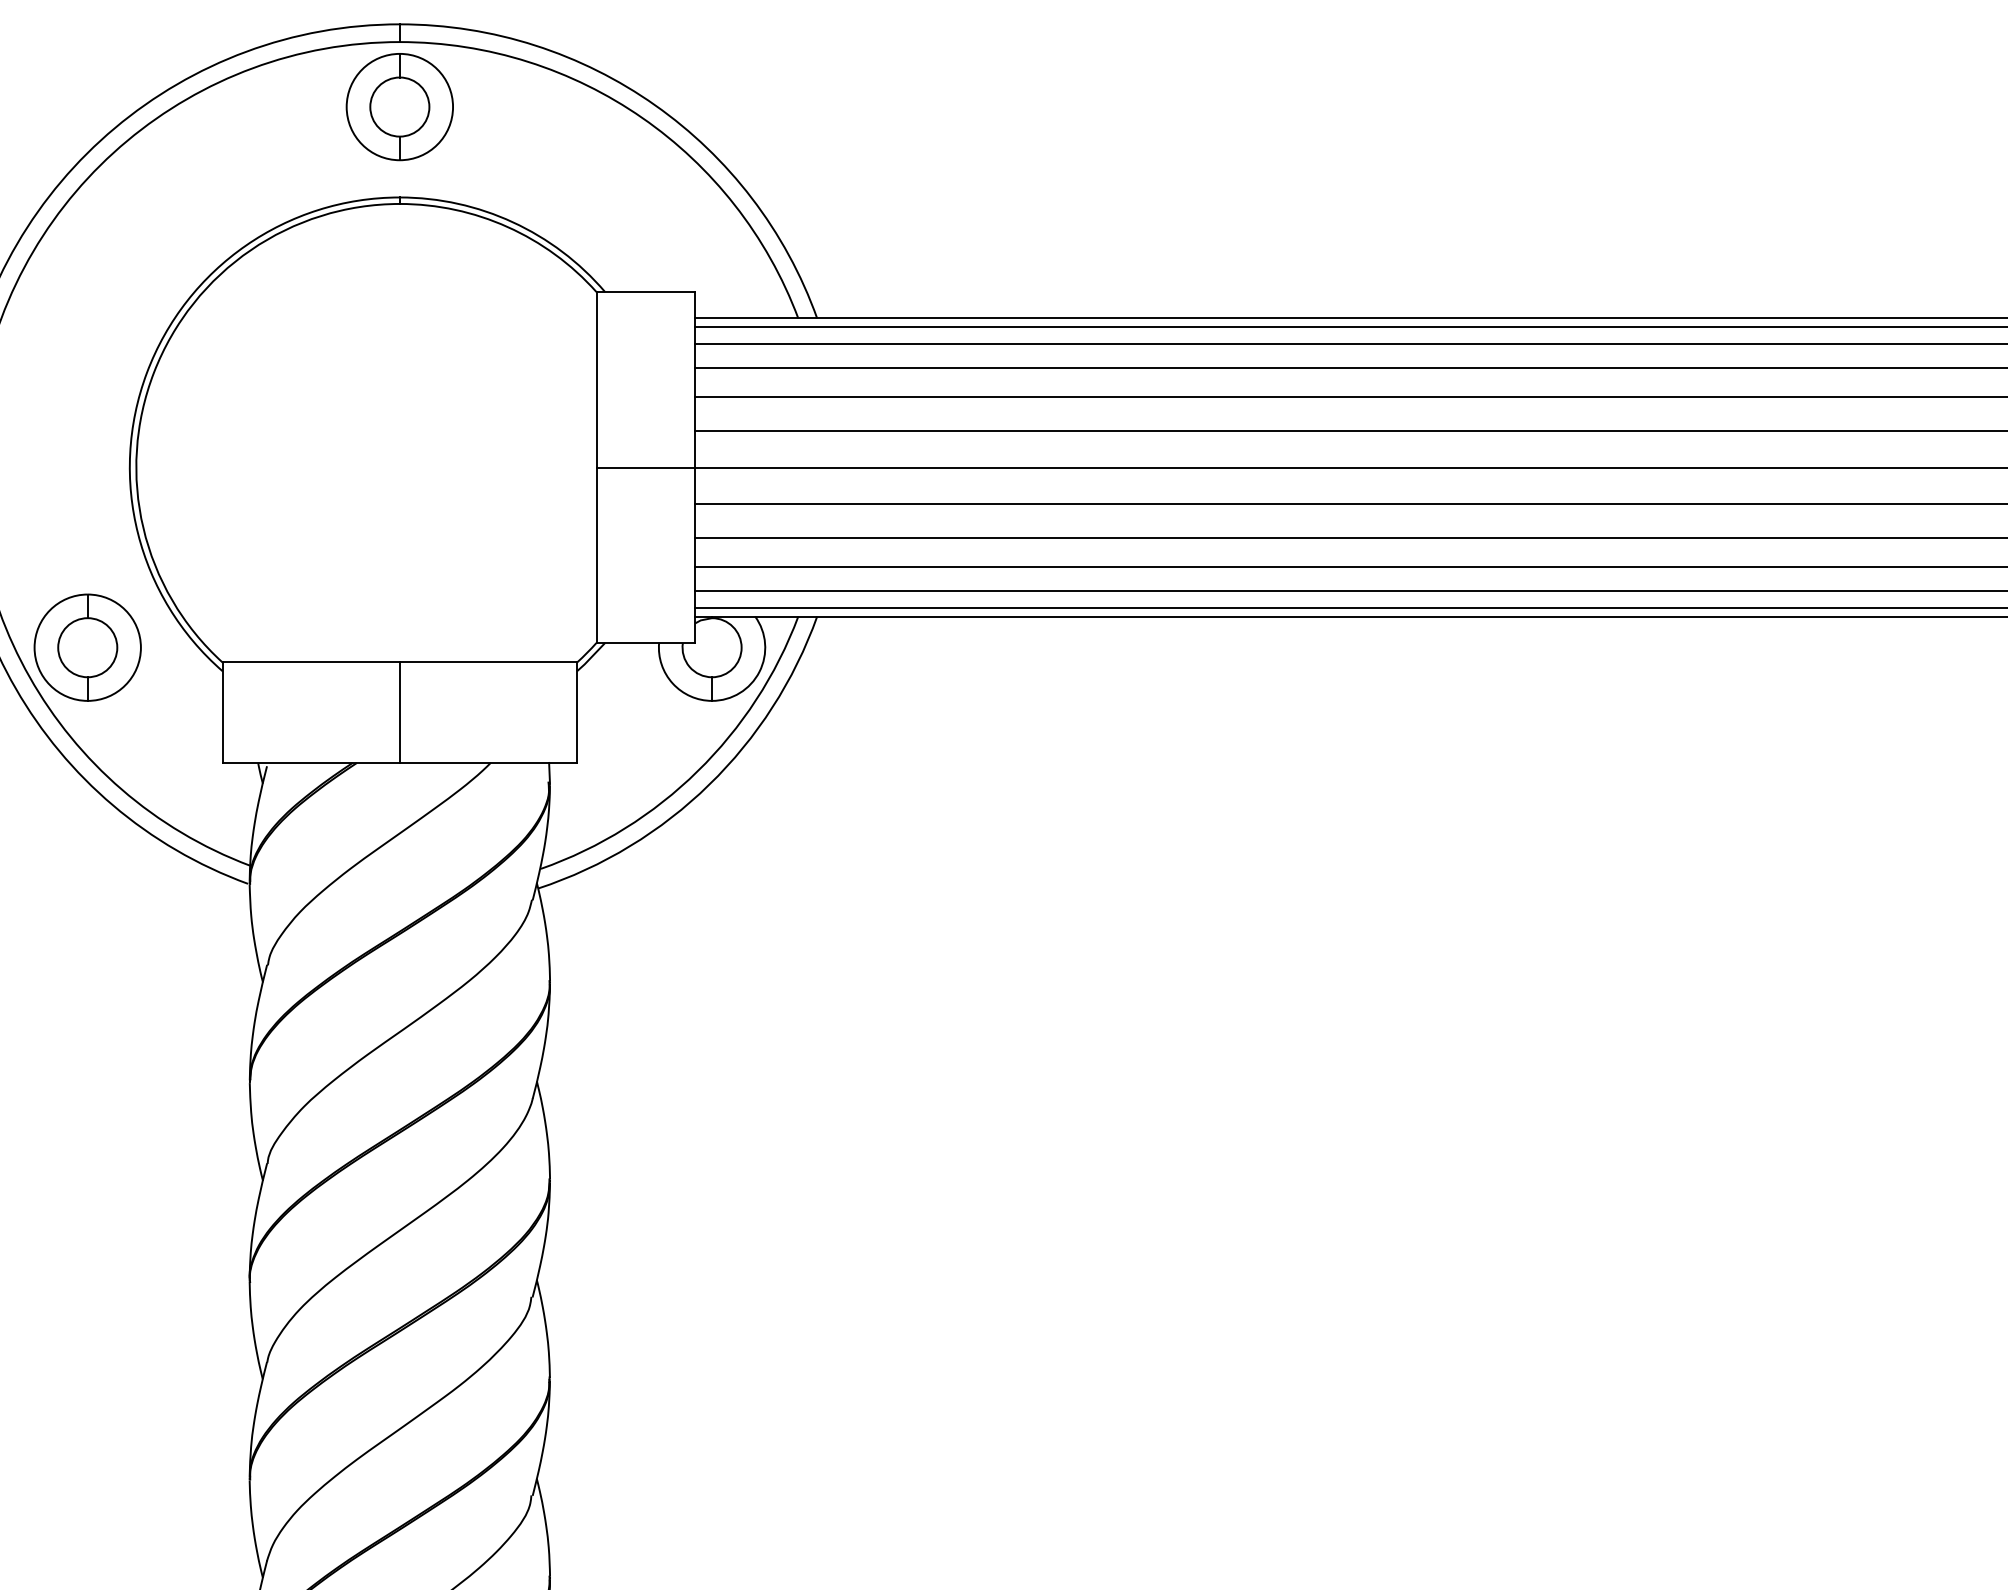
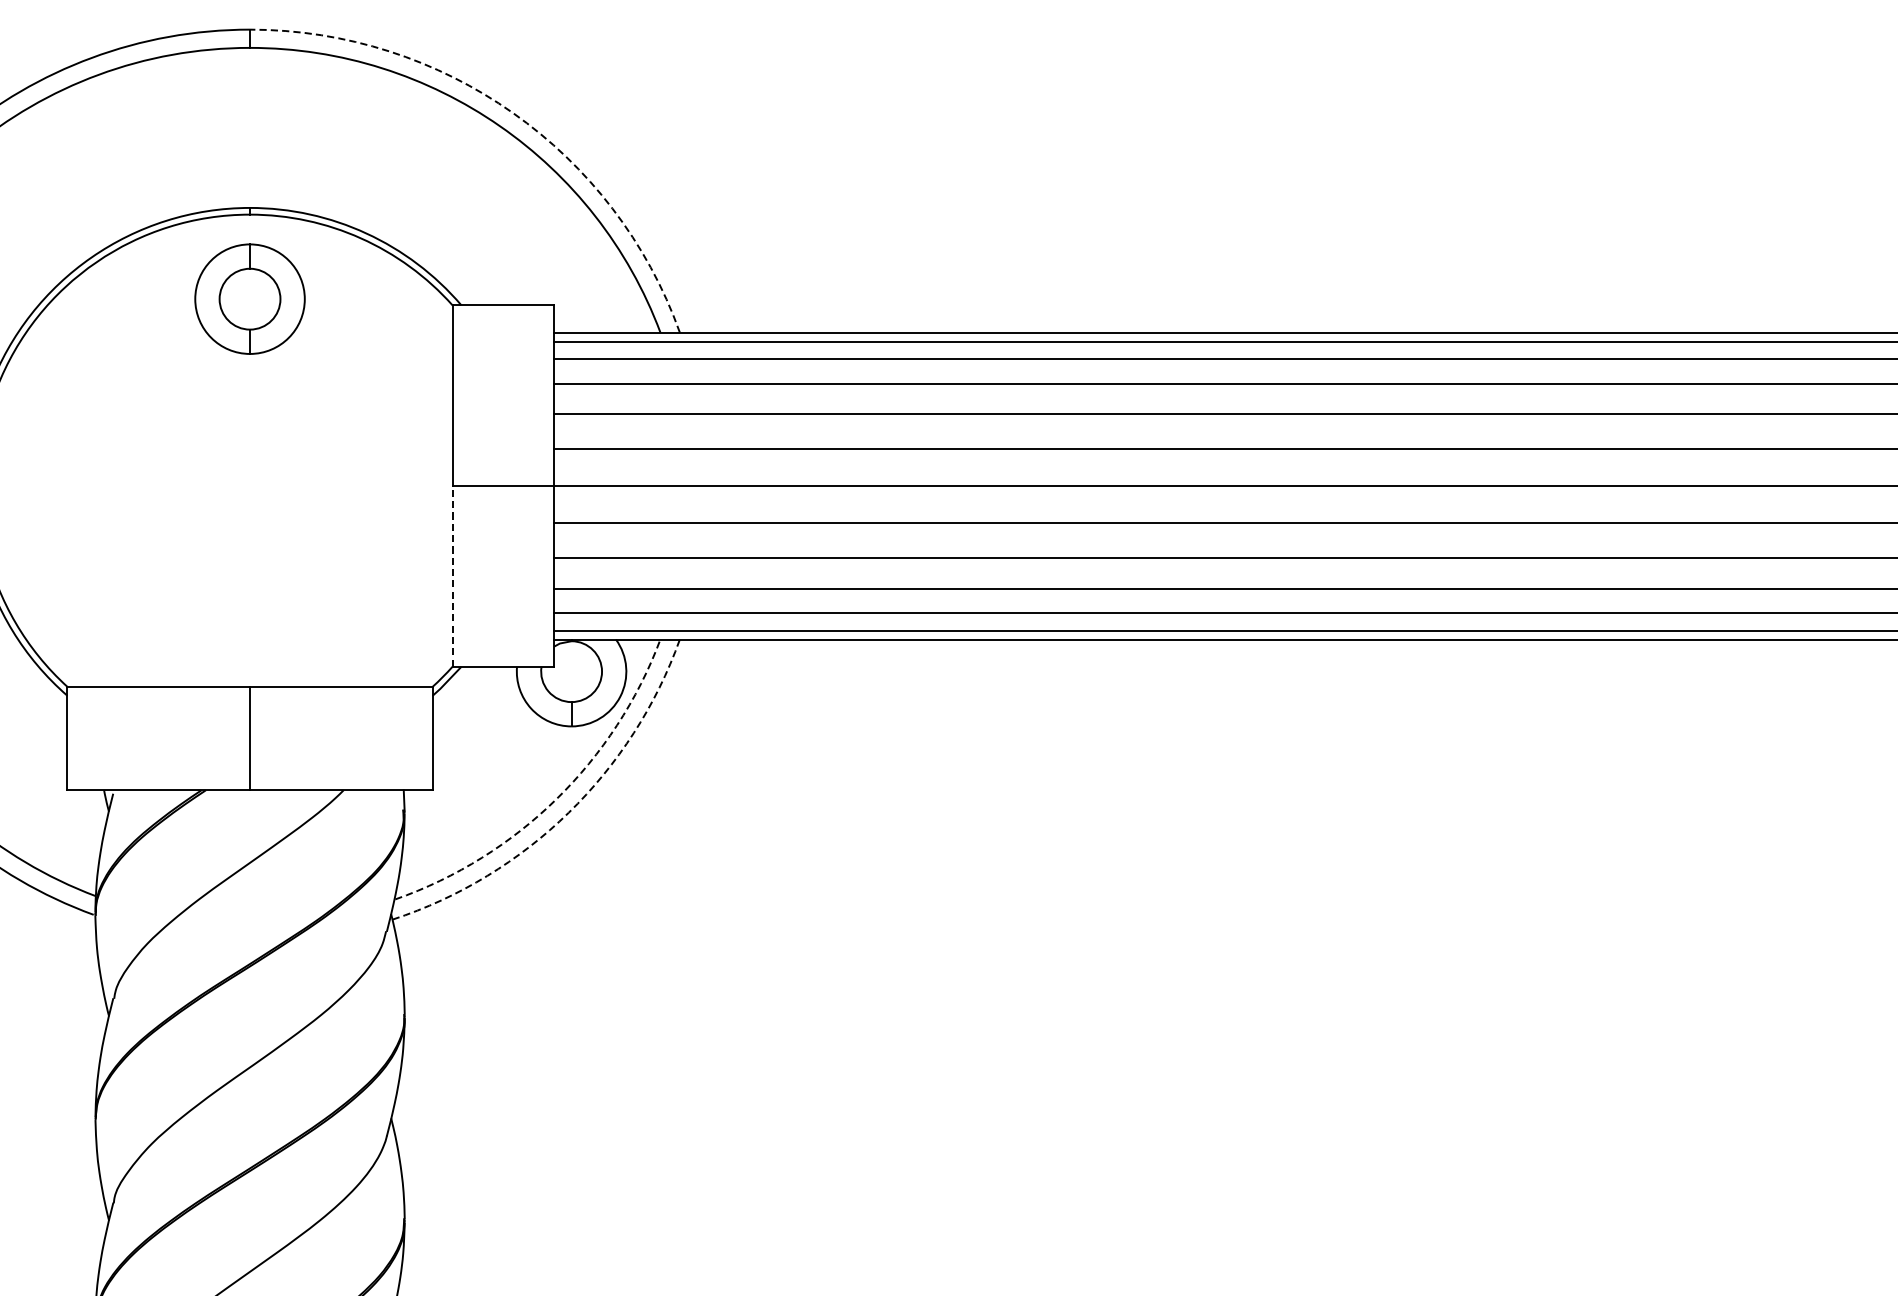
arc: (655, 105) -> (513, 113), solid -> dashed
part: (399, 107) -> (249, 299), moved
line: (596, 555) -> (452, 576), solid -> dashed
arc: (697, 771) -> (556, 799), solid -> dashed
arc: (709, 784) -> (568, 812), solid -> dashed

